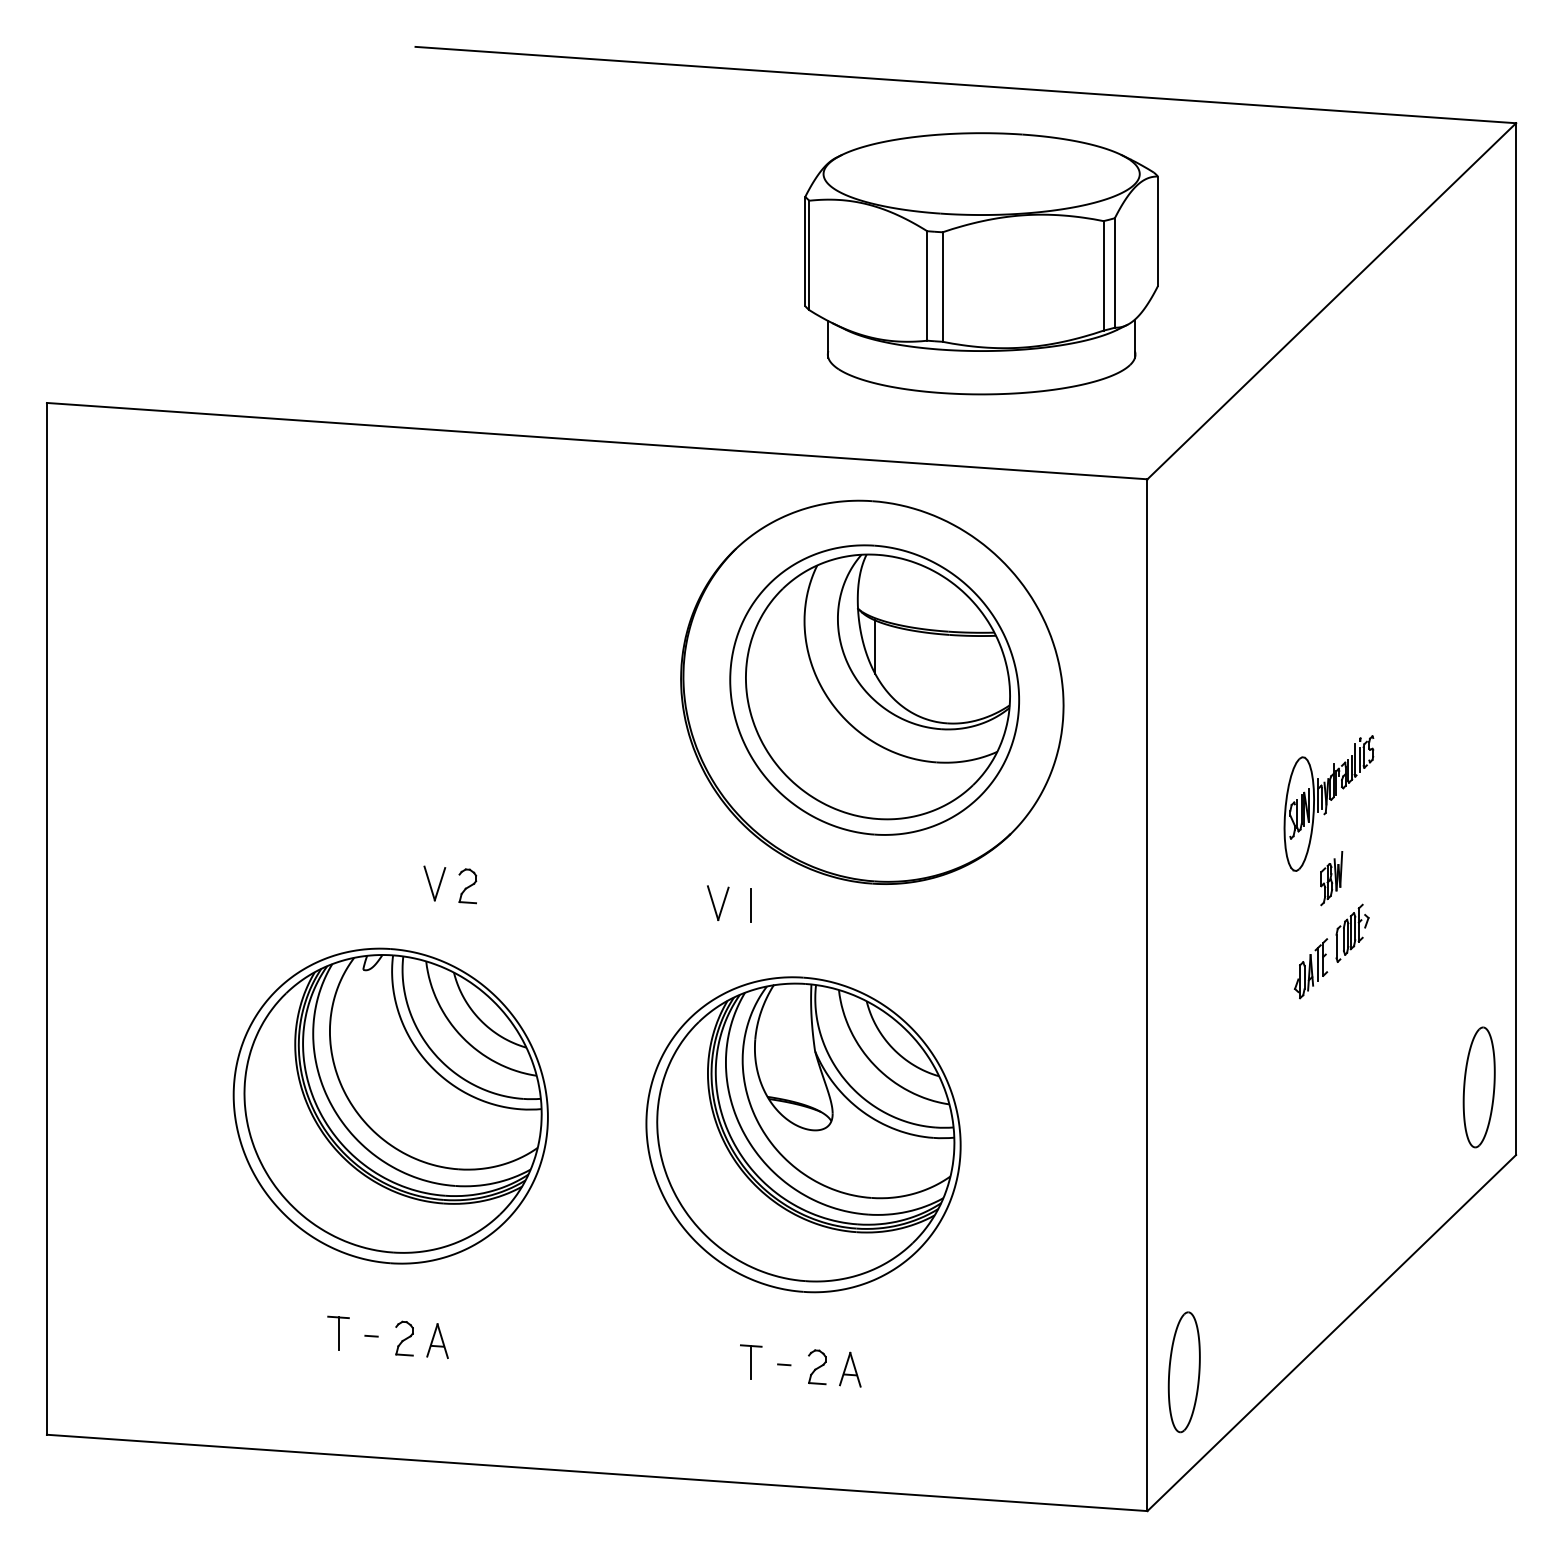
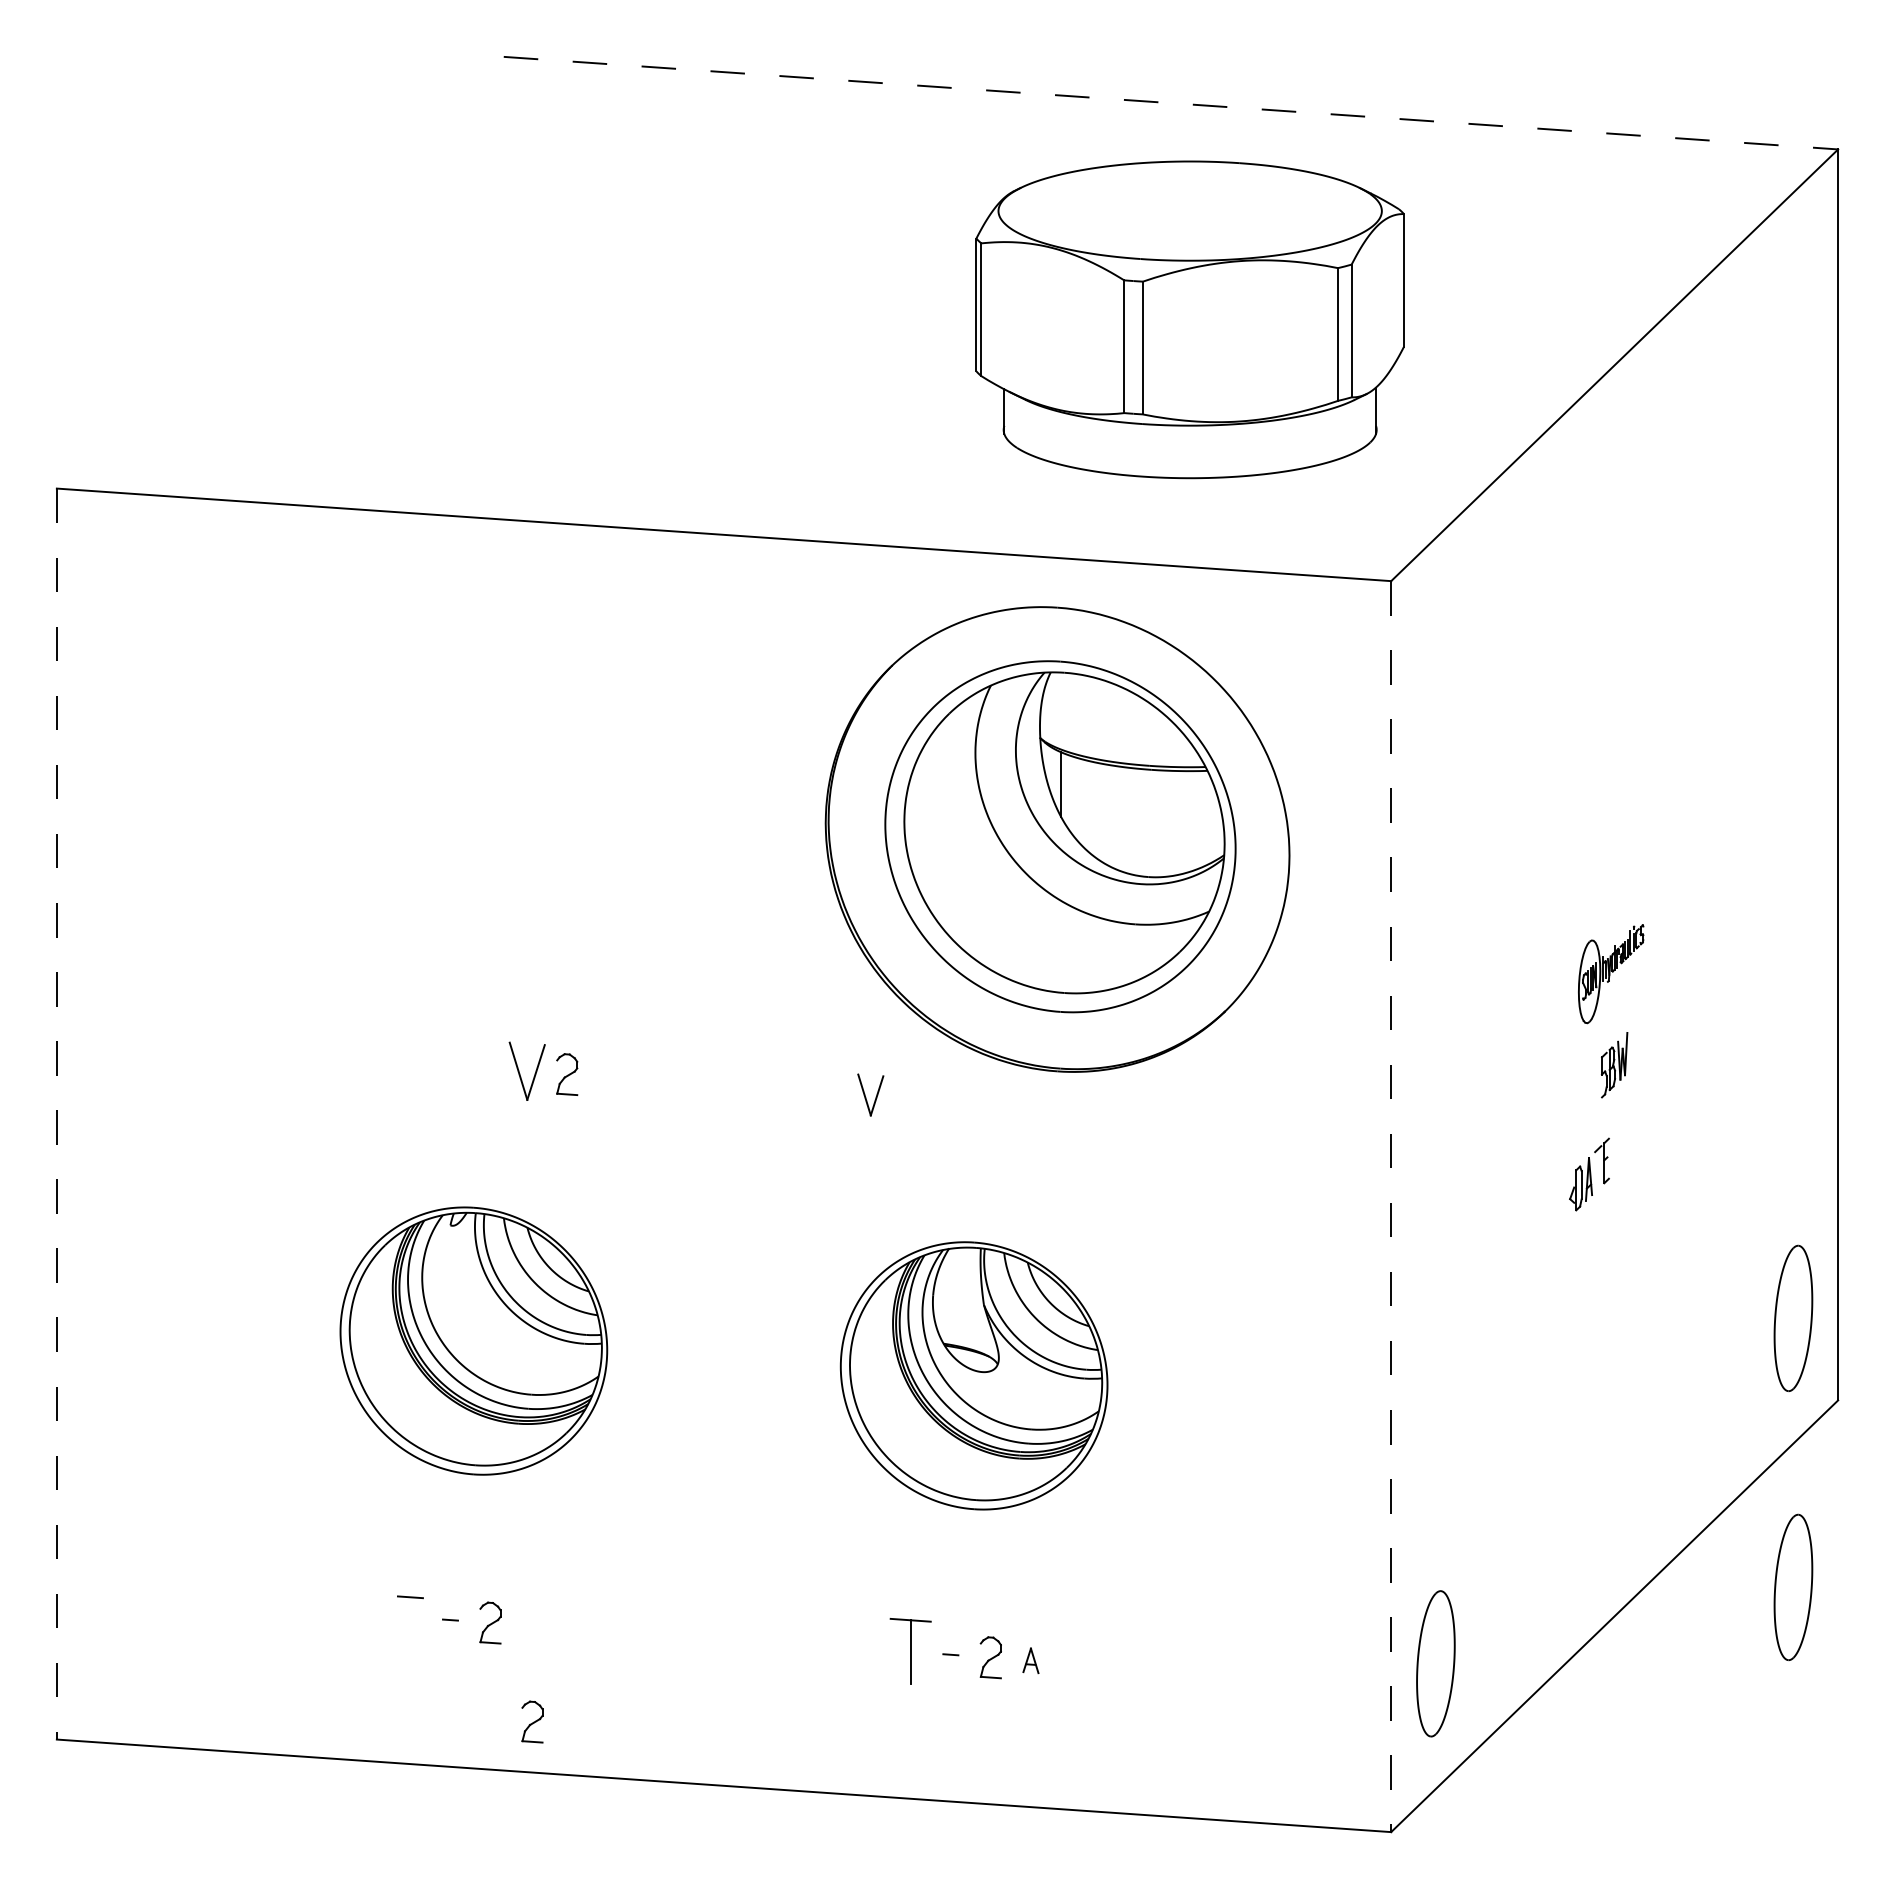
line: (965, 85) -> (1170, 103), solid -> dashed
part: (1328, 802) -> (1610, 973), size x0.6
part: (434, 882) -> (526, 1070), size x1.4
line: (750, 906) -> (910, 1098), removed
line: (46, 919) -> (56, 1114), solid -> dashed
part: (1352, 933) -> (1639, 1131), removed
line: (1318, 964) -> (1598, 1169), removed
line: (1147, 995) -> (1391, 1207), solid -> dashed
part: (390, 1105) -> (473, 1340), size x0.7
part: (802, 1134) -> (973, 1375), size x0.7
part: (1479, 1308) -> (1793, 1586), added
line: (338, 1334) -> (410, 1617), removed
part: (437, 1340) -> (530, 1625), removed
part: (750, 1362) -> (910, 1651), size x1.6
part: (849, 1369) -> (1030, 1660), size x0.6
part: (439, 1419) -> (532, 1721), added

